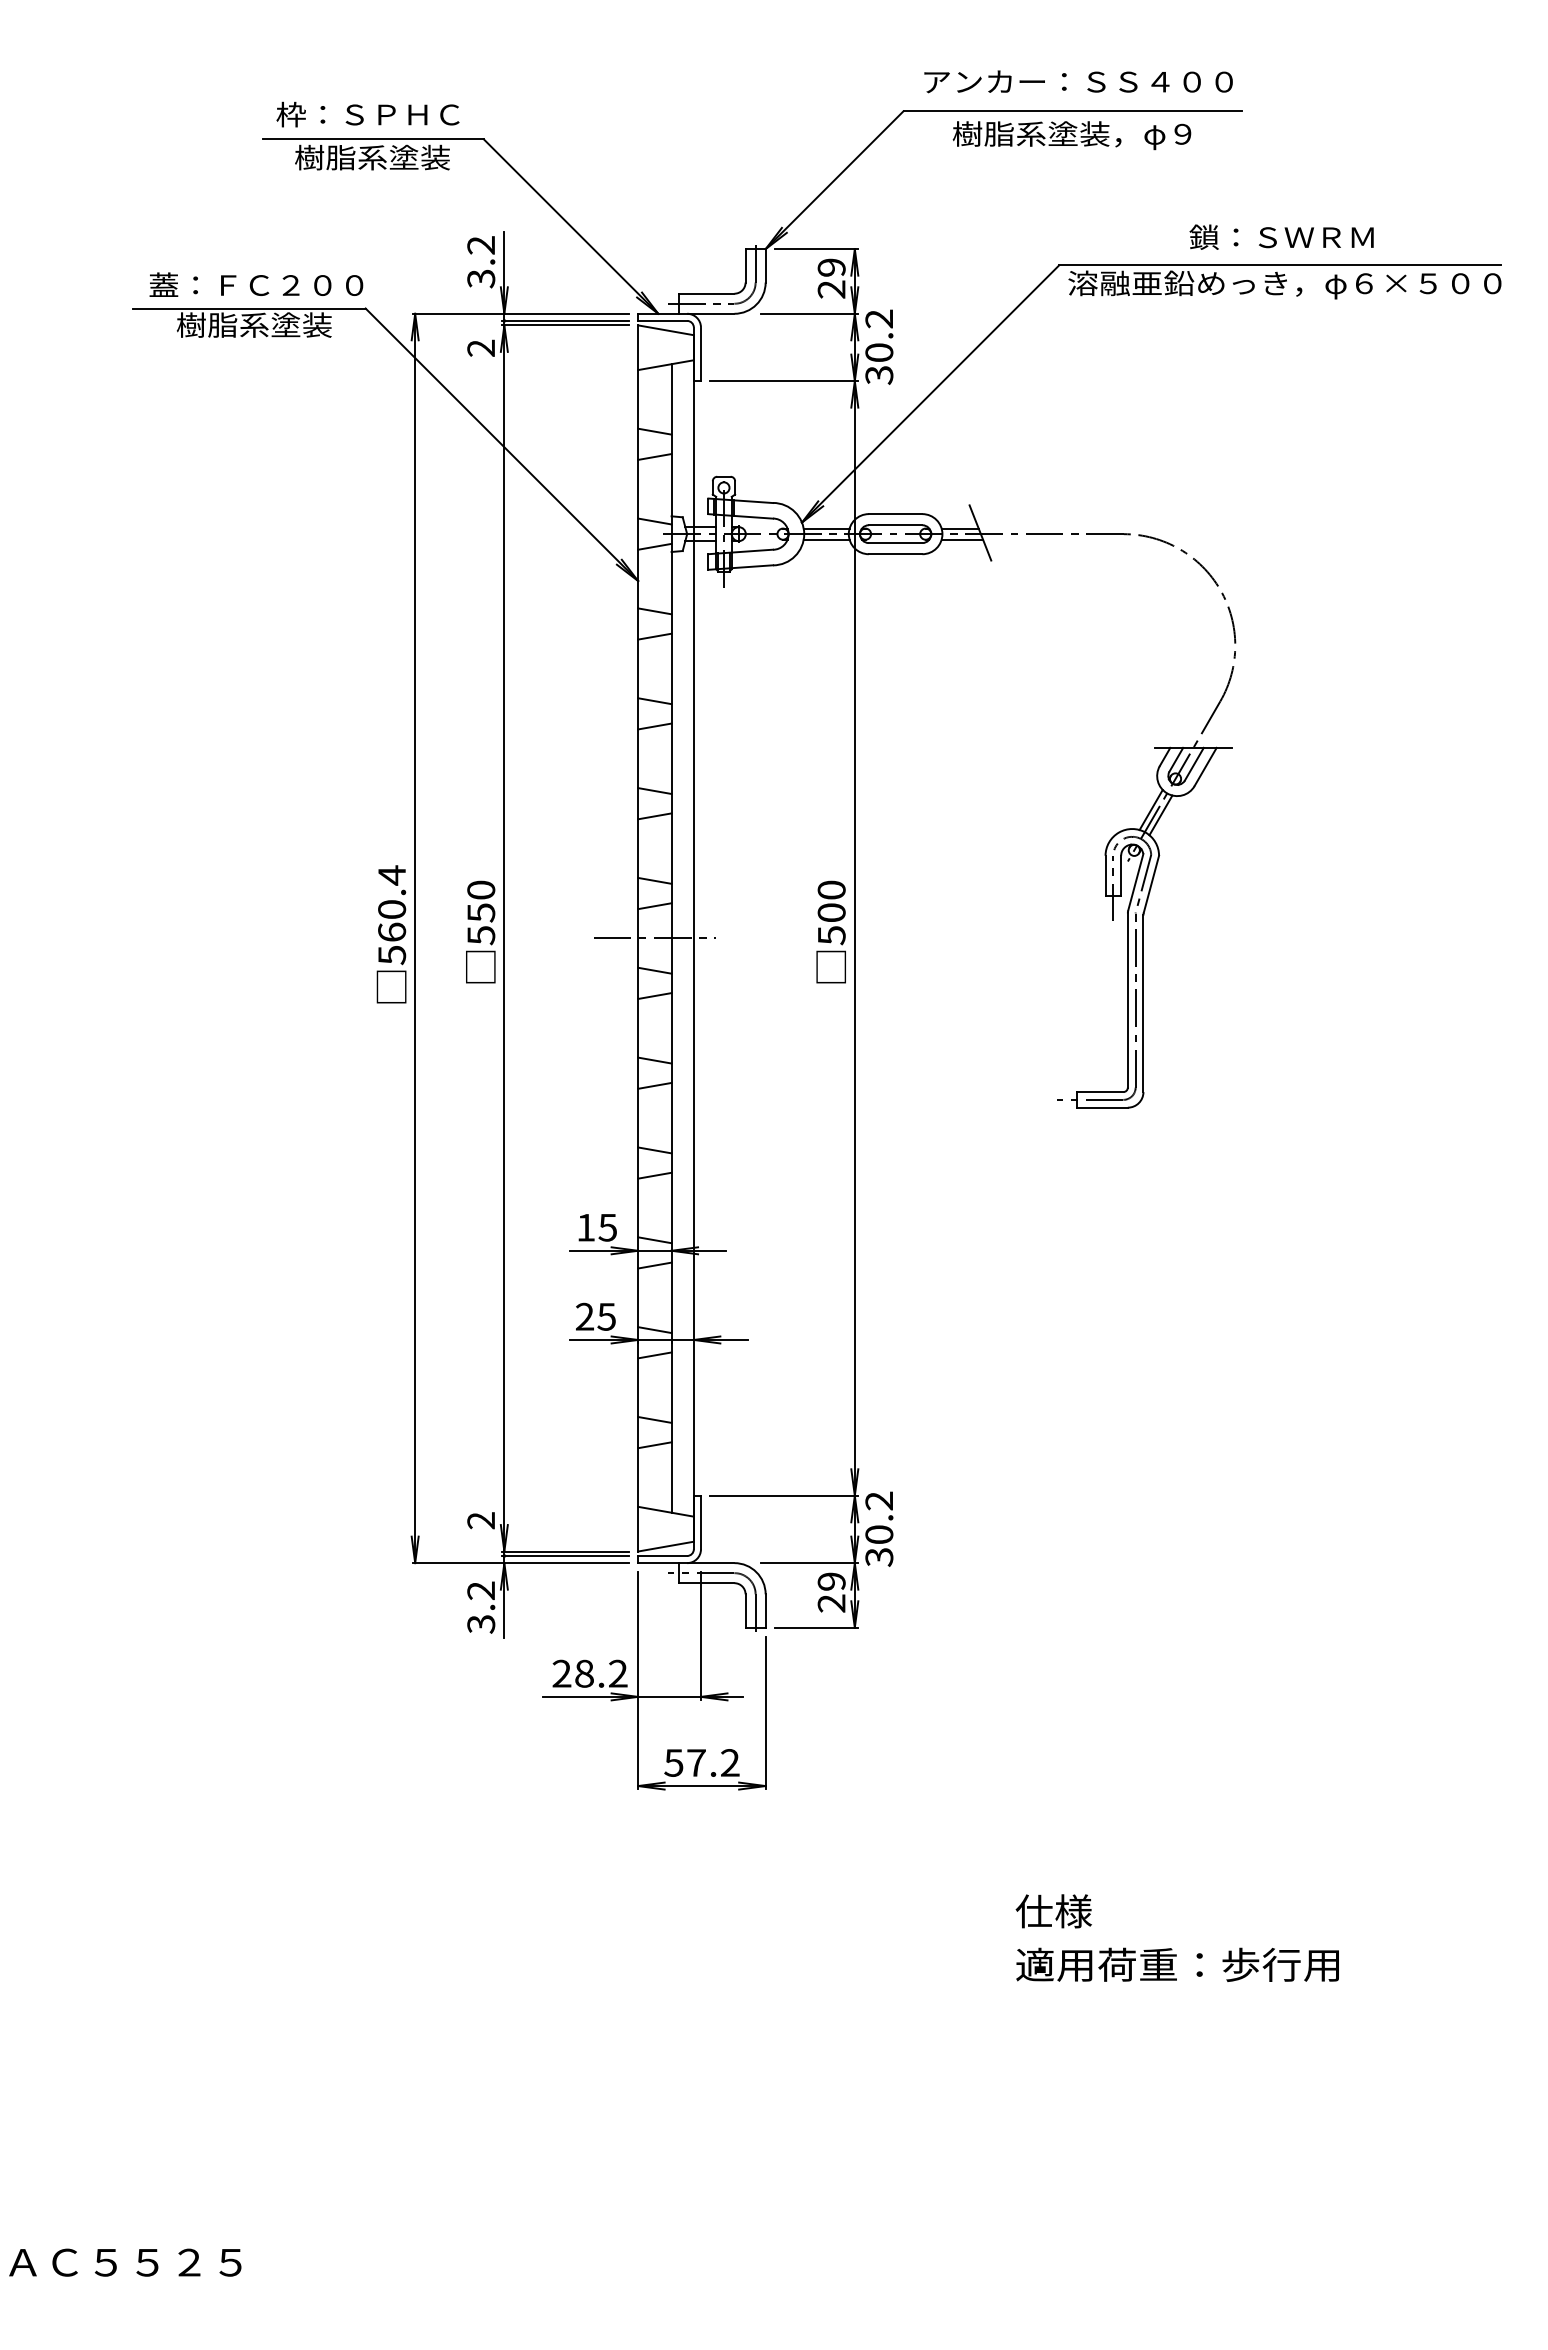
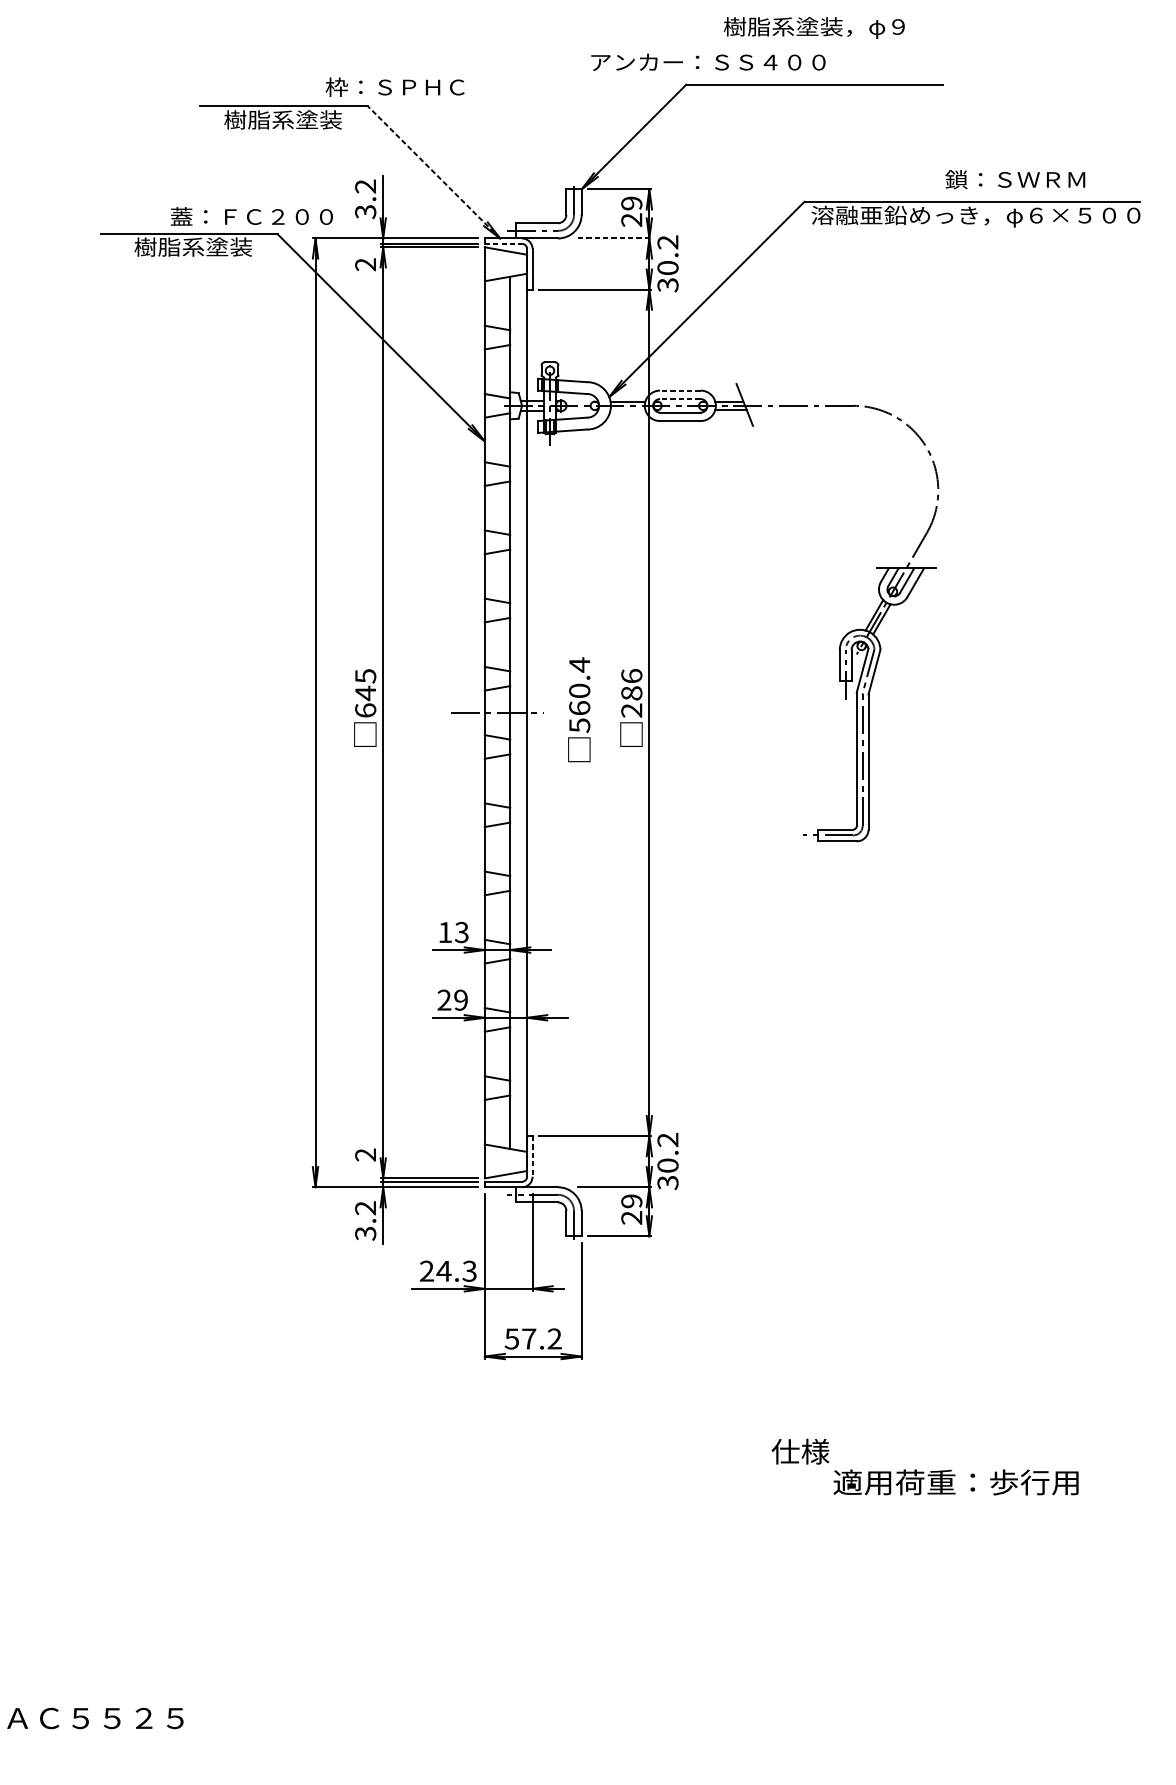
text: (1078, 81) -> (708, 62), moved
text: (367, 114) -> (394, 87), moved
text: (1071, 135) -> (813, 27), moved
line: (570, 226) -> (433, 172), solid -> dashed
text: (1281, 236) -> (1015, 179), moved
text: (256, 284) -> (251, 216), moved
line: (809, 313) -> (614, 238), solid -> dashed
line: (662, 320) -> (503, 243), solid -> dashed
line: (895, 514) -> (680, 390), solid -> dashed
line: (895, 525) -> (680, 399), solid -> dashed
line: (826, 539) -> (627, 409), removed
text: (481, 912) -> (365, 693), 550 -> 645
text: (831, 912) -> (631, 693), 500 -> 286
text: (391, 934) -> (579, 709), moved
text: (607, 1227) -> (461, 932), 15 -> 13
text: (606, 1316) -> (460, 999), 25 -> 29
line: (701, 1522) -> (532, 1156), solid -> dashed
text: (600, 1673) -> (456, 1271), 28.2 -> 24.3
text: (1177, 1964) -> (955, 1482), moved

